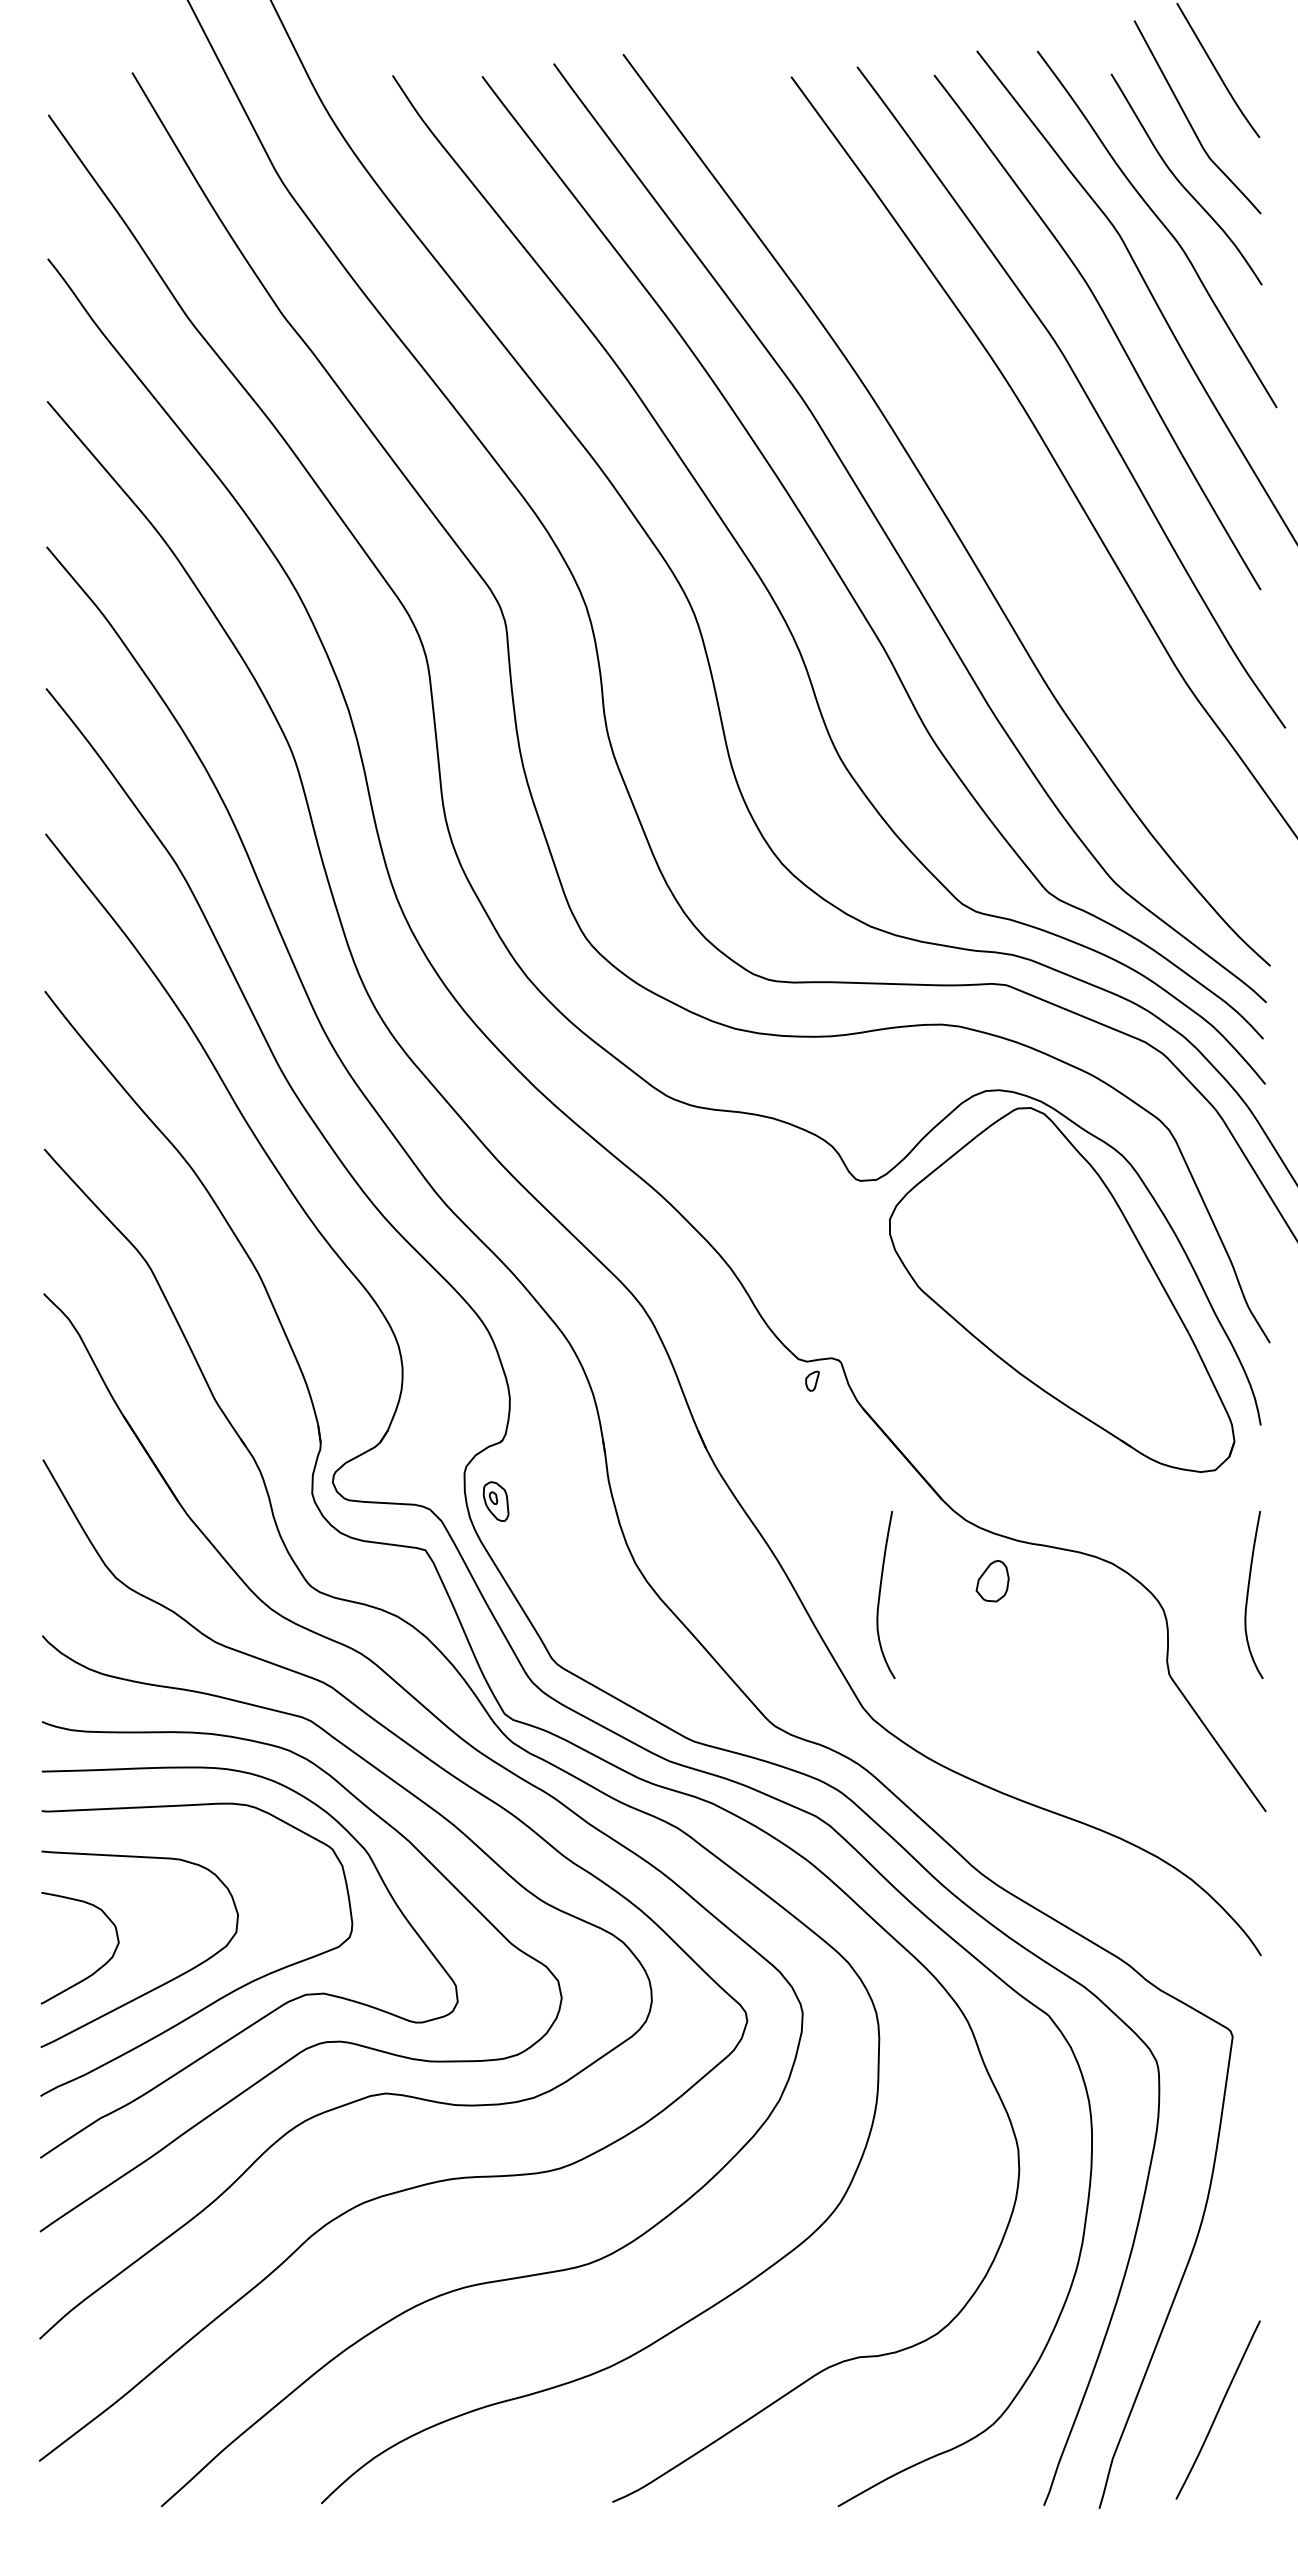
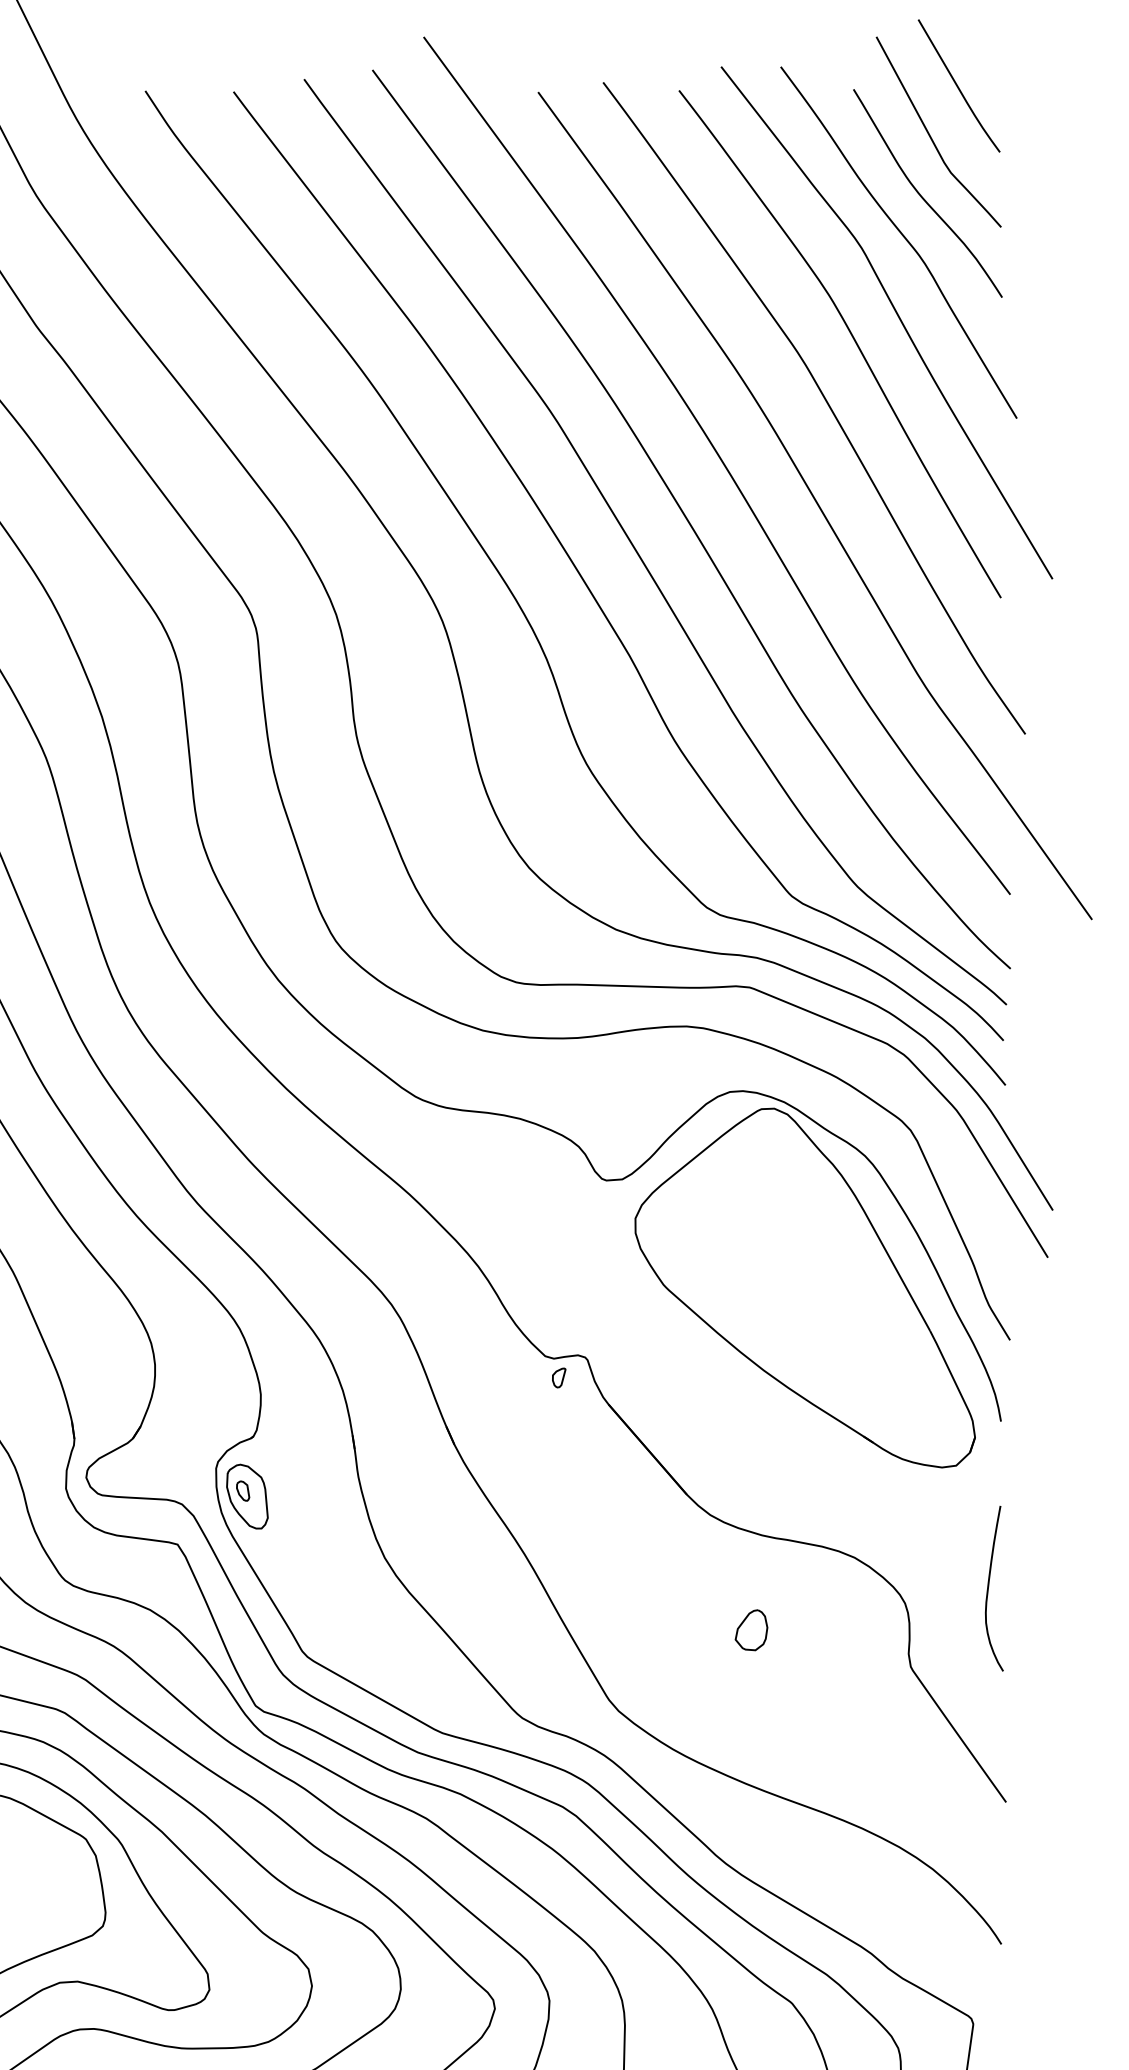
curve: (977, 452) -> (721, 462), added
part: (495, 1501) -> (246, 1496), size x1.67
part: (992, 1581) -> (751, 1630), moved
curve: (880, 1595) -> (626, 1589), removed

